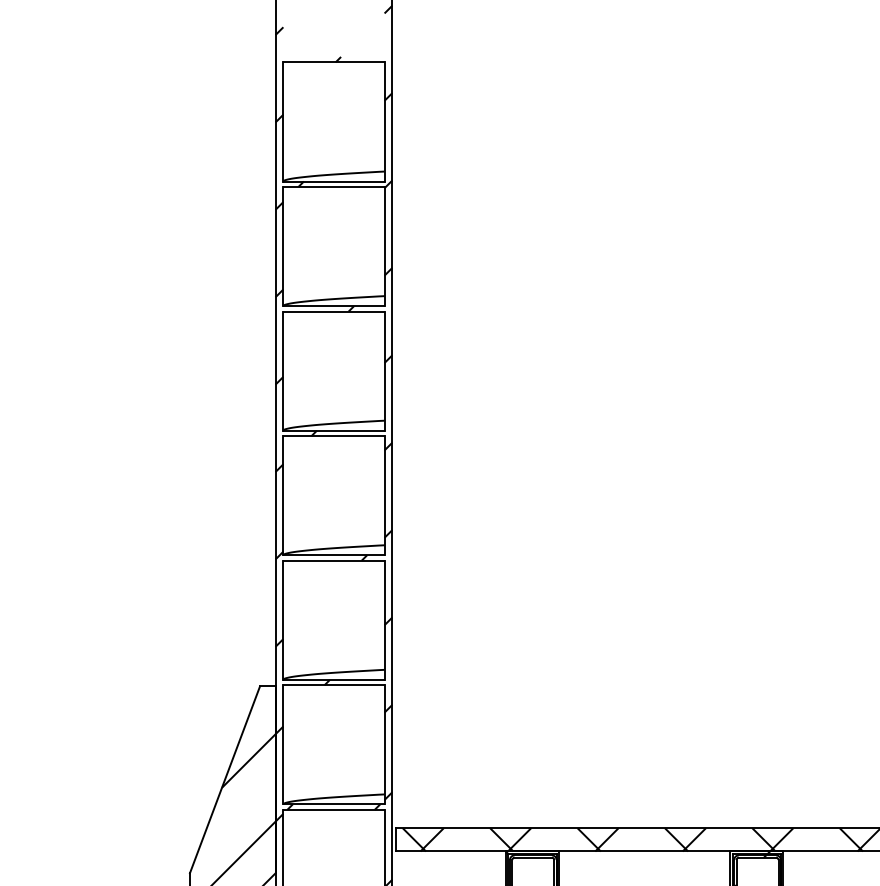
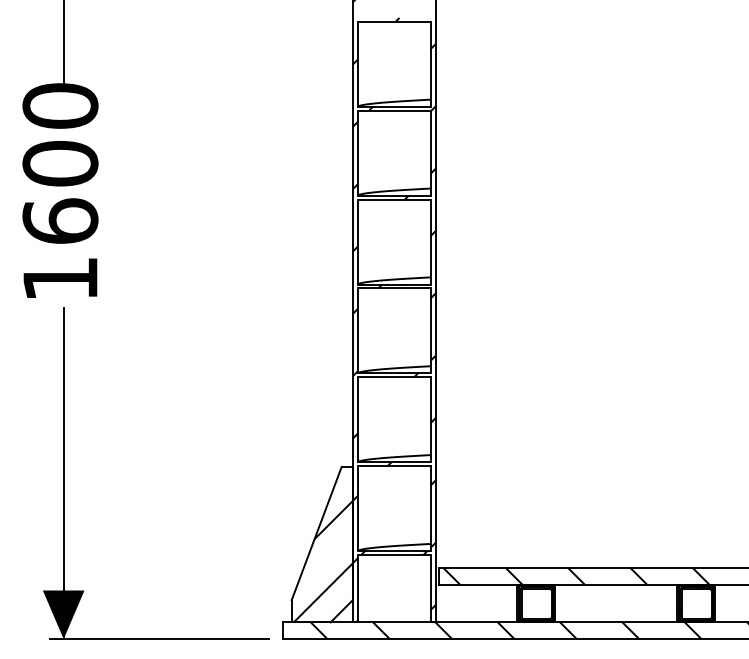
hatch: (607, 840) -> (589, 576), removed

